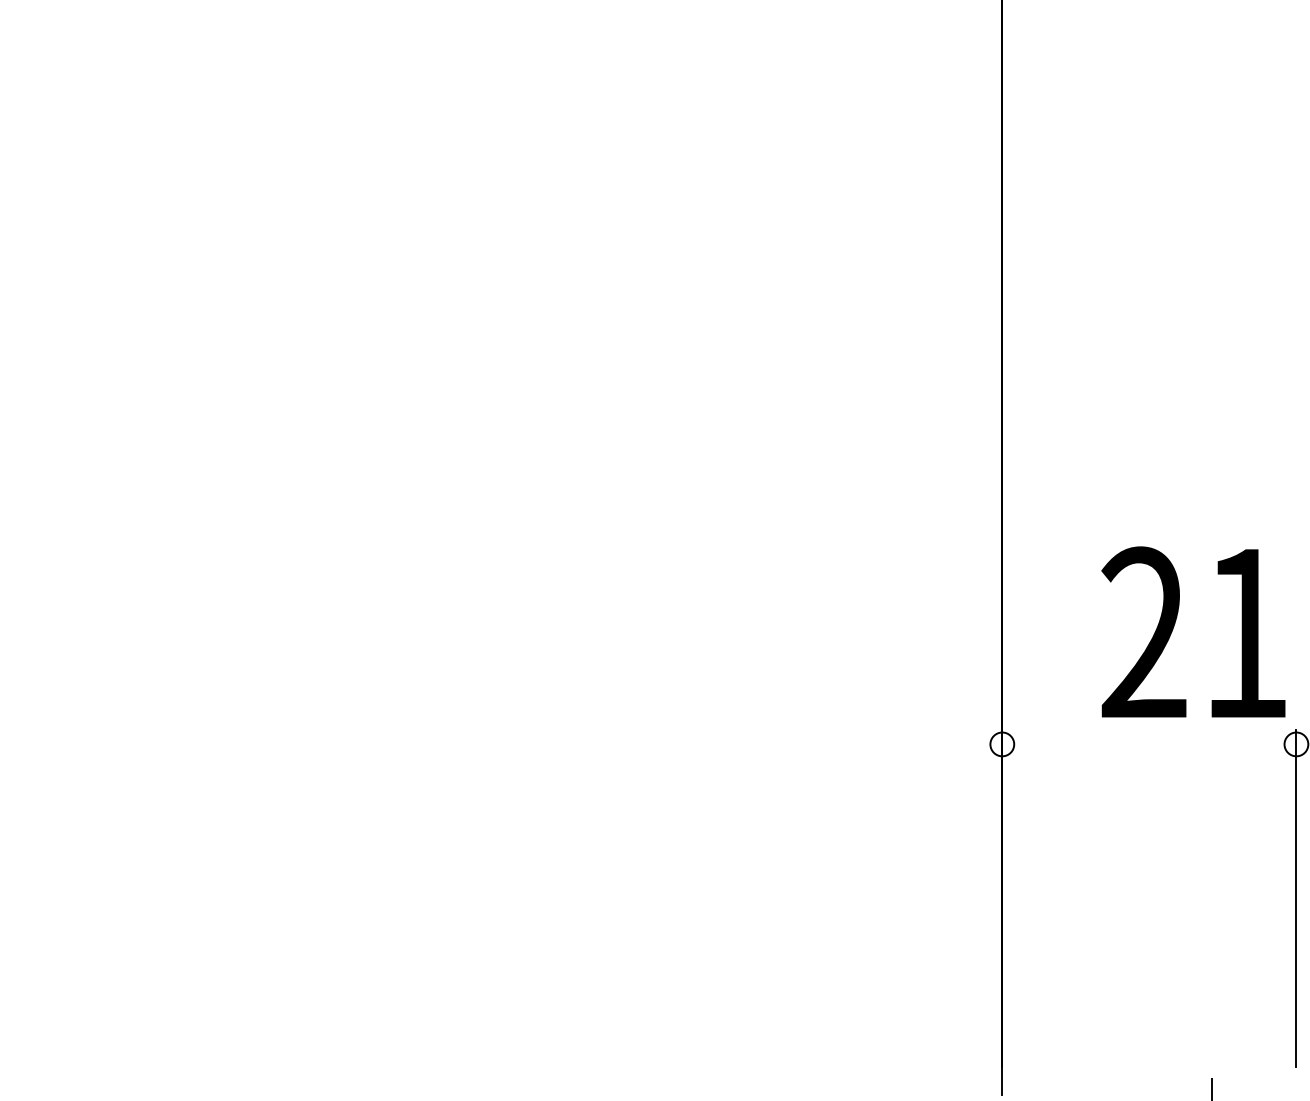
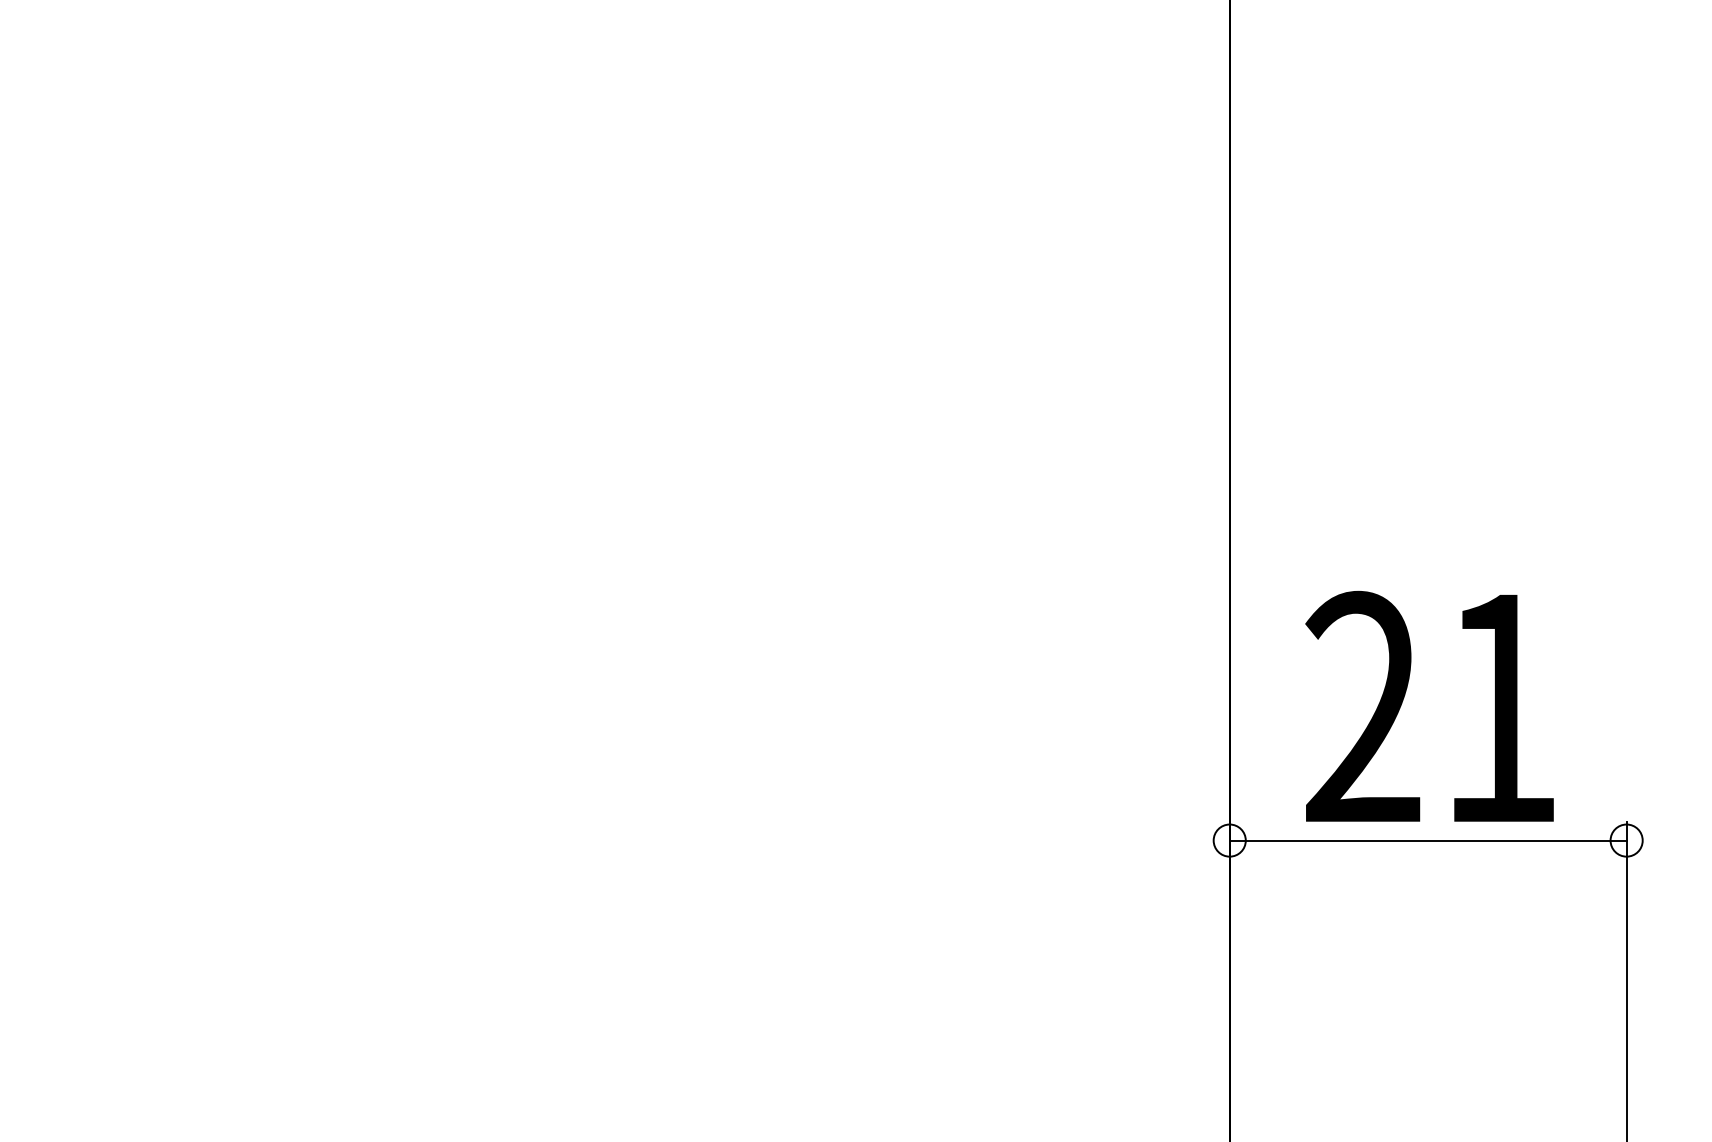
text: (1193, 631) -> (1429, 705), moved
line: (1149, 744) -> (1428, 840), added

